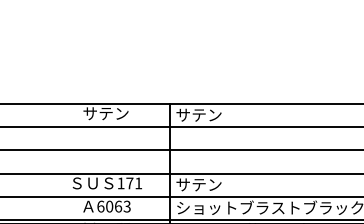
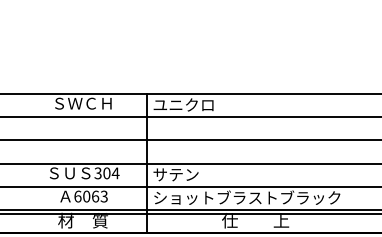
text: (106, 113) -> (83, 103), サテン -> ＳＷＣＨ
text: (206, 114) -> (183, 104), サテン -> ユニクロ
text: (129, 183) -> (106, 173), 171 -> 304

